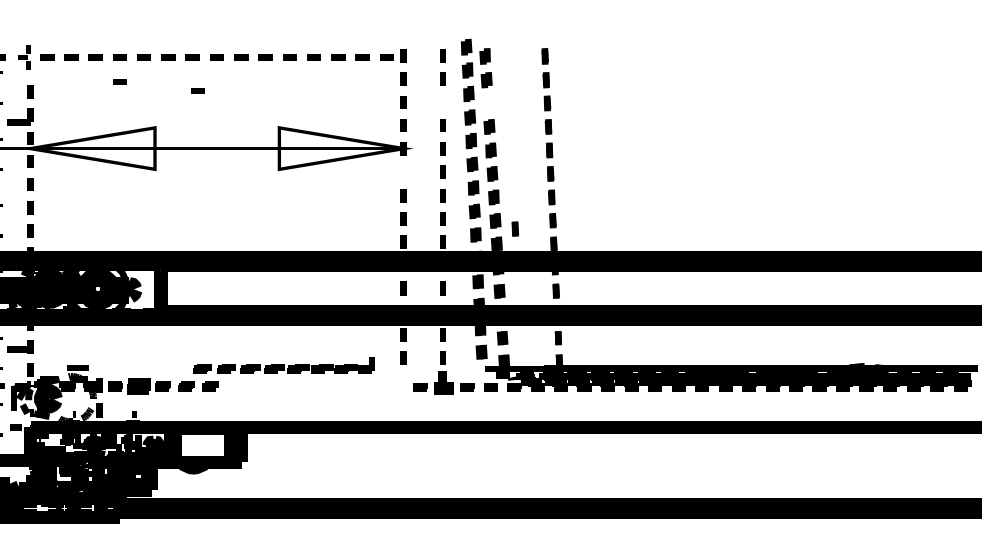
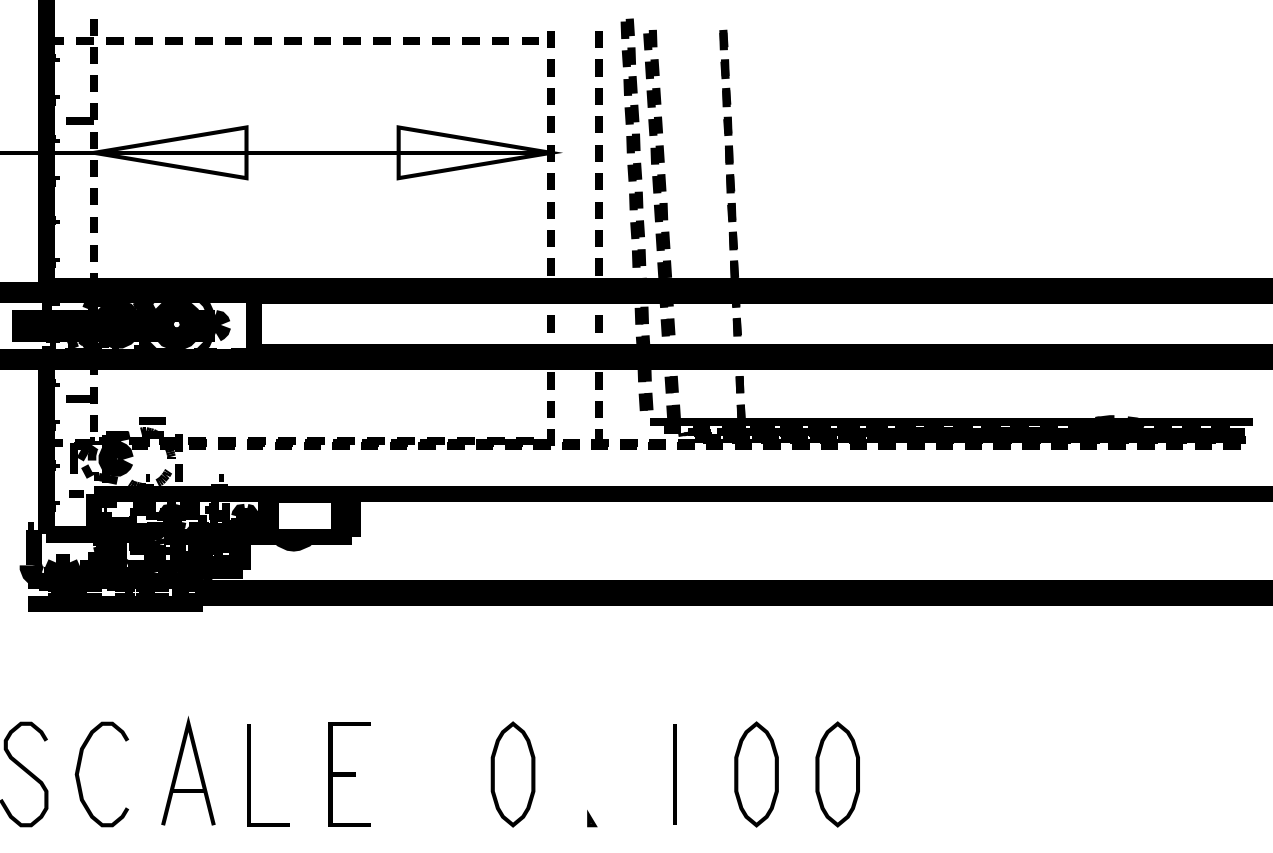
part: (24, 57) -> (86, 41), size x1.43
line: (119, 81) -> (203, 70), removed
line: (198, 90) -> (299, 81), removed
line: (442, 102) -> (598, 96), added
part: (487, 103) -> (653, 97), added
line: (403, 172) -> (550, 181), added
part: (514, 228) -> (686, 250), removed
part: (284, 365) -> (443, 439), moved
part: (443, 382) -> (599, 439), size x0.71
part: (138, 386) -> (226, 443), size x0.62

